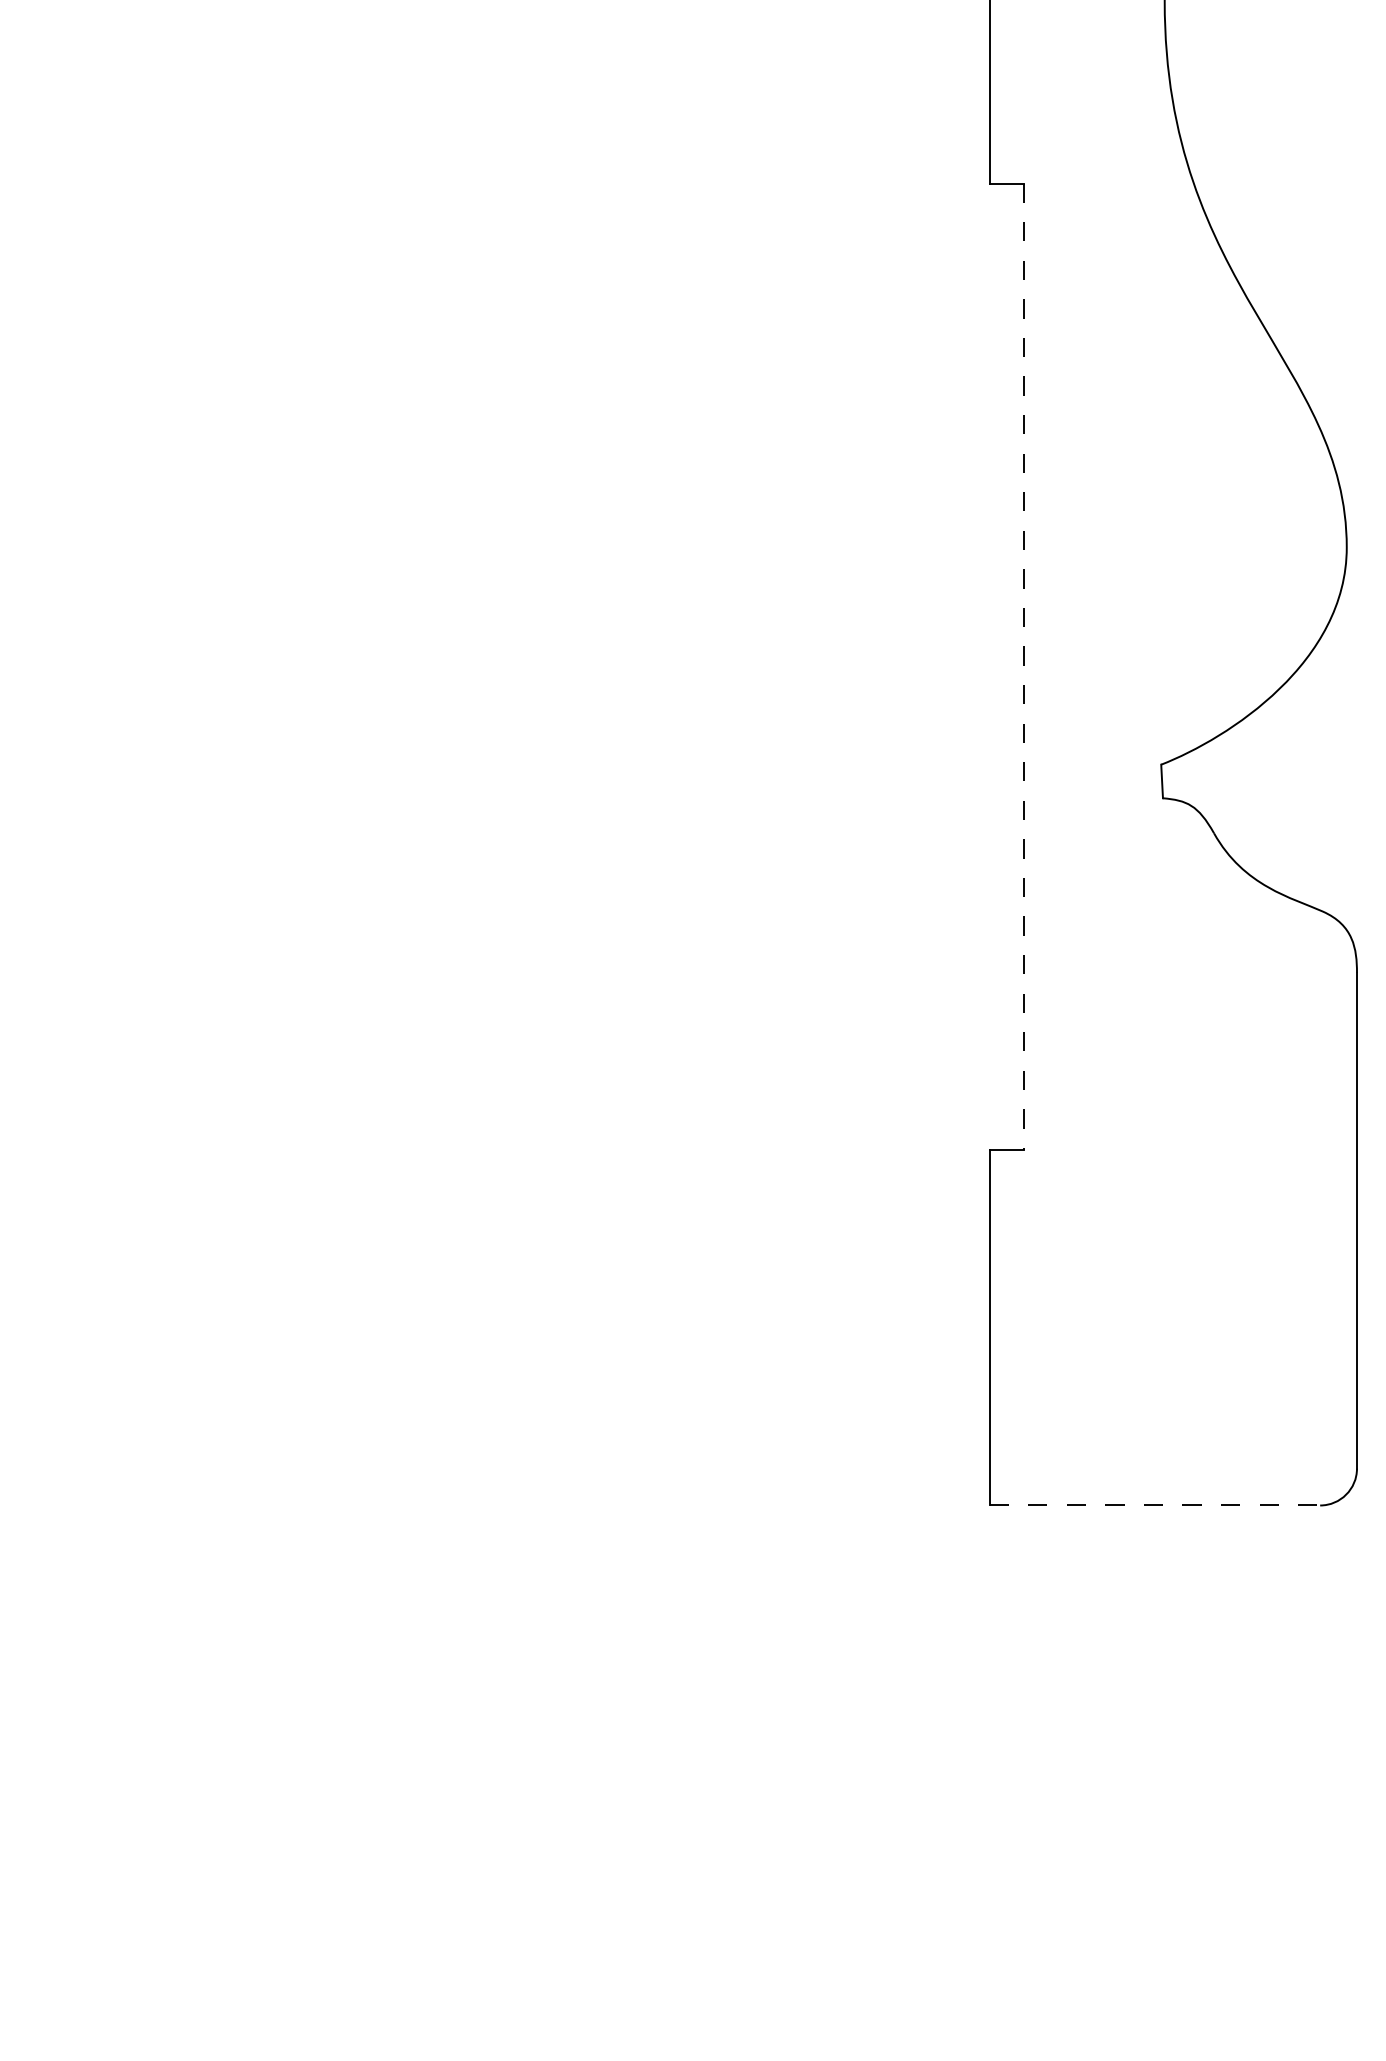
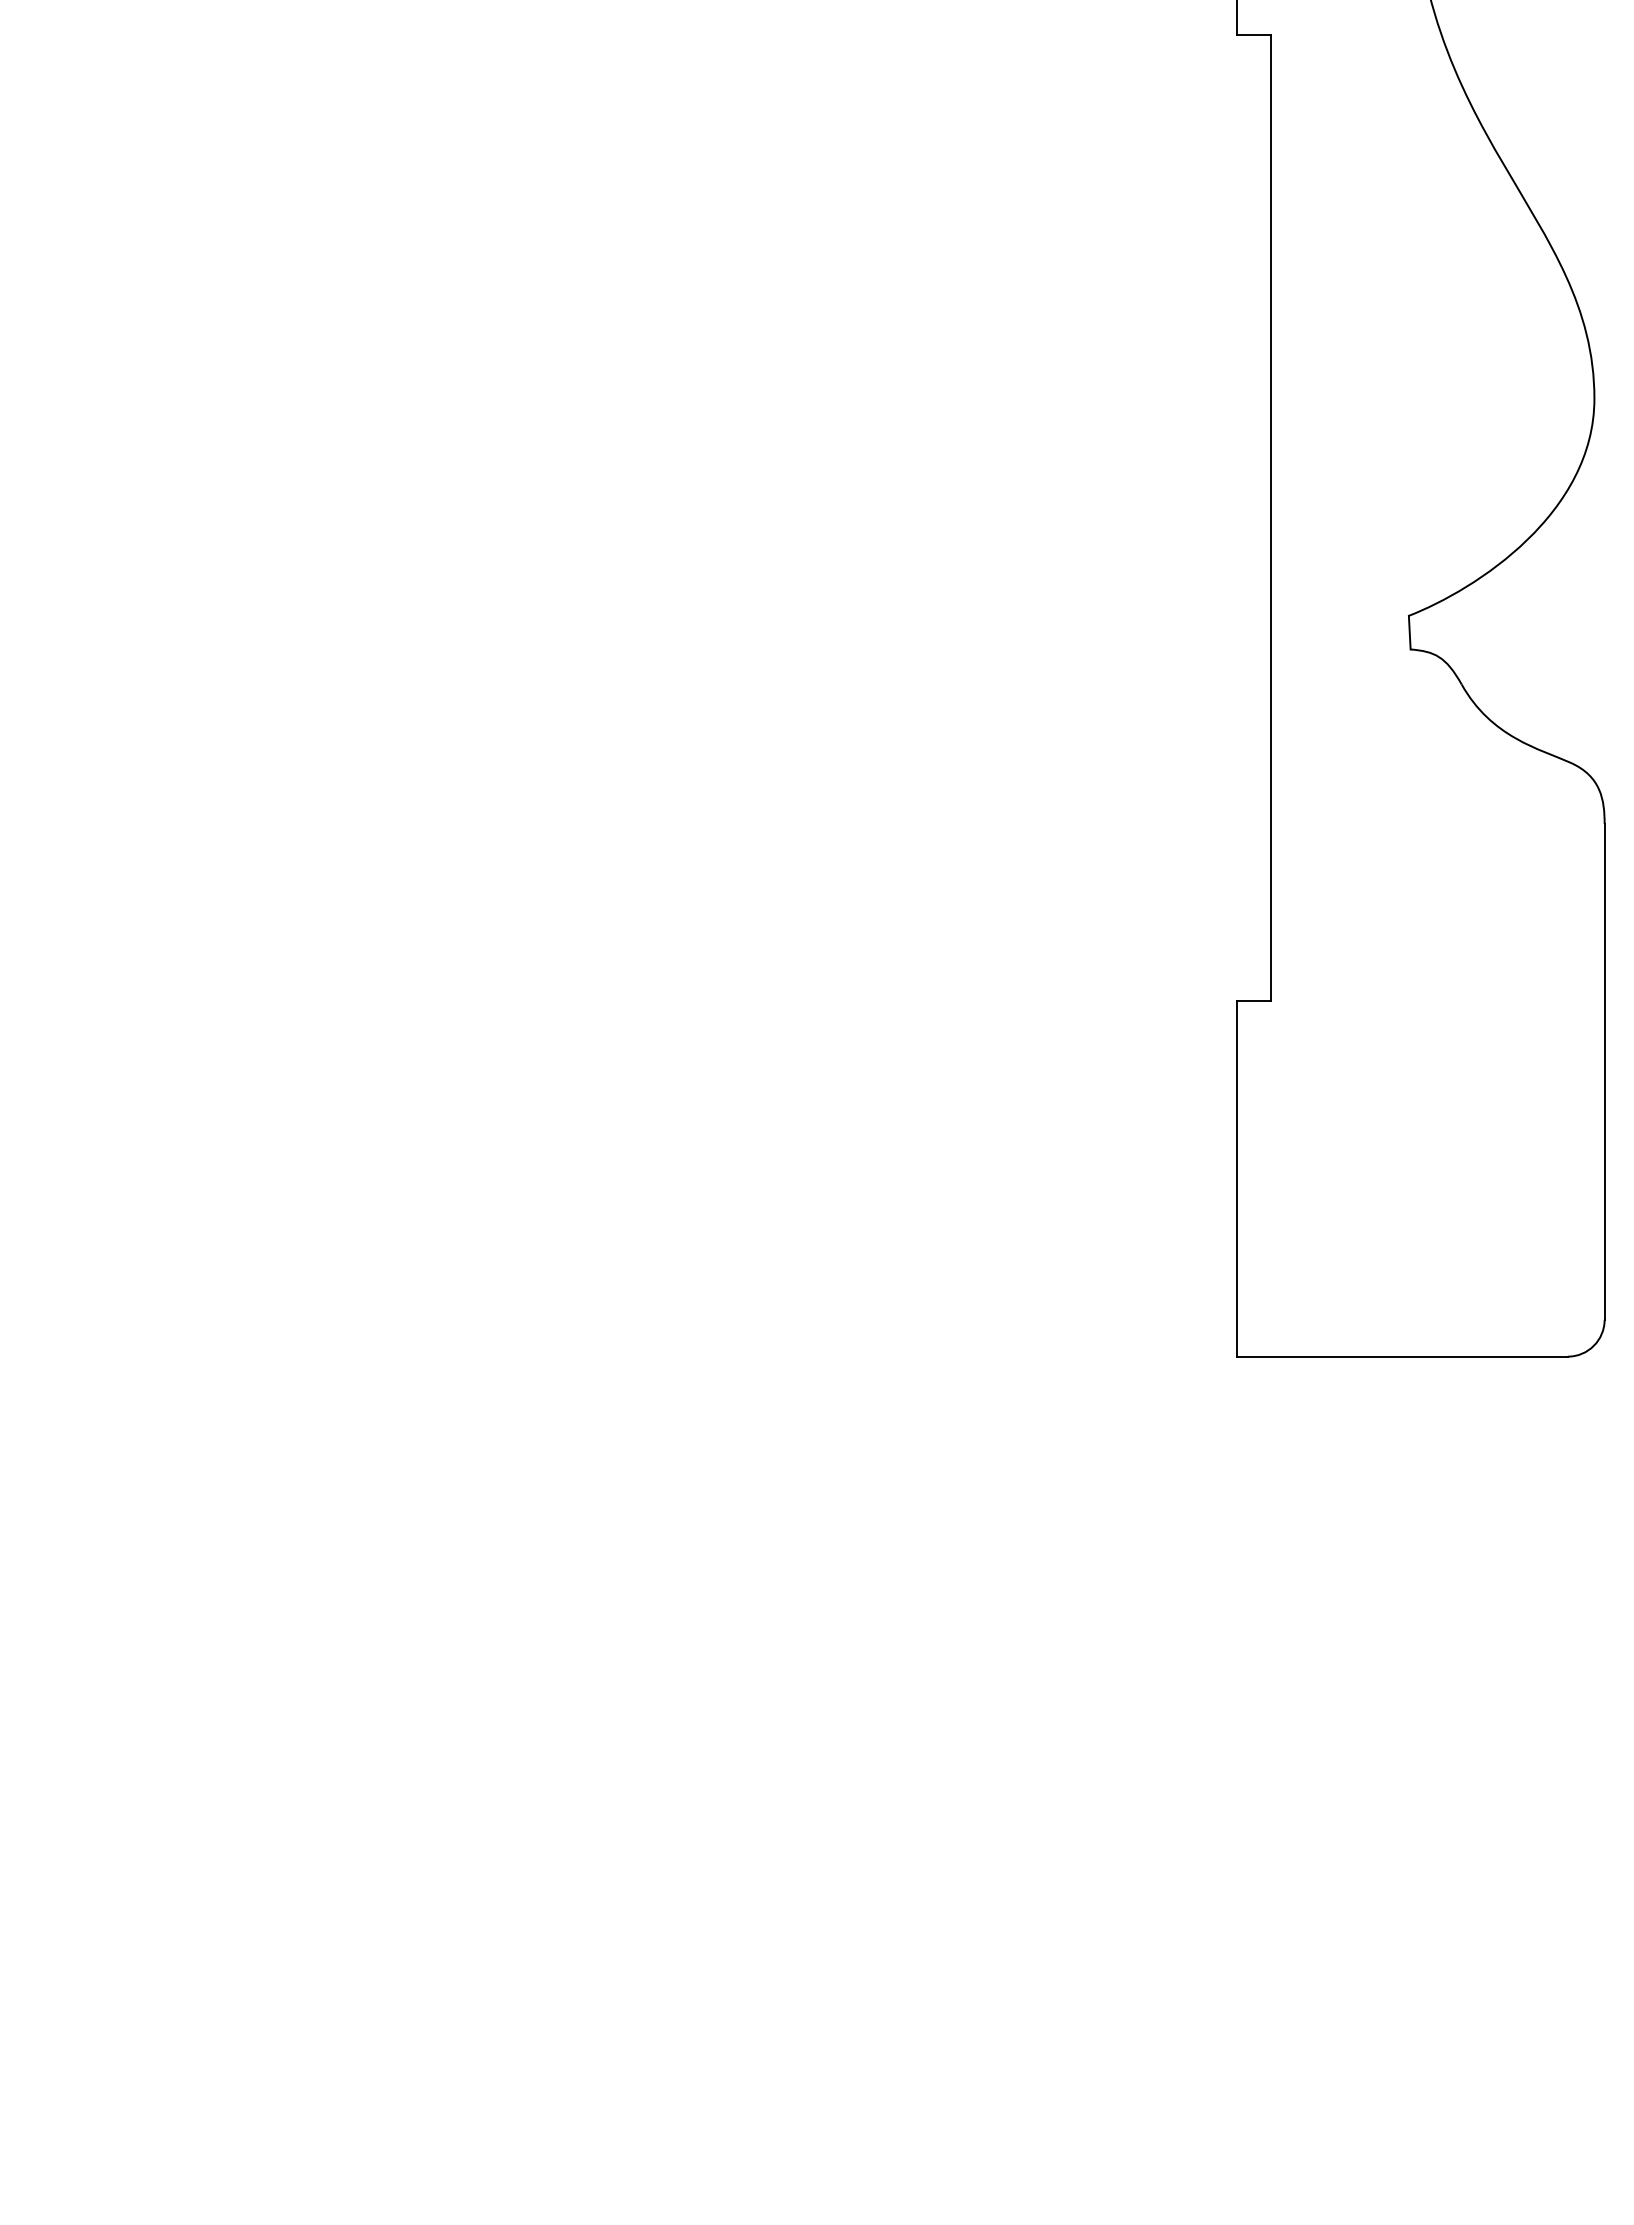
line: (1023, 667) -> (1271, 518), dashed -> solid
line: (1155, 1505) -> (1403, 1356), dashed -> solid

